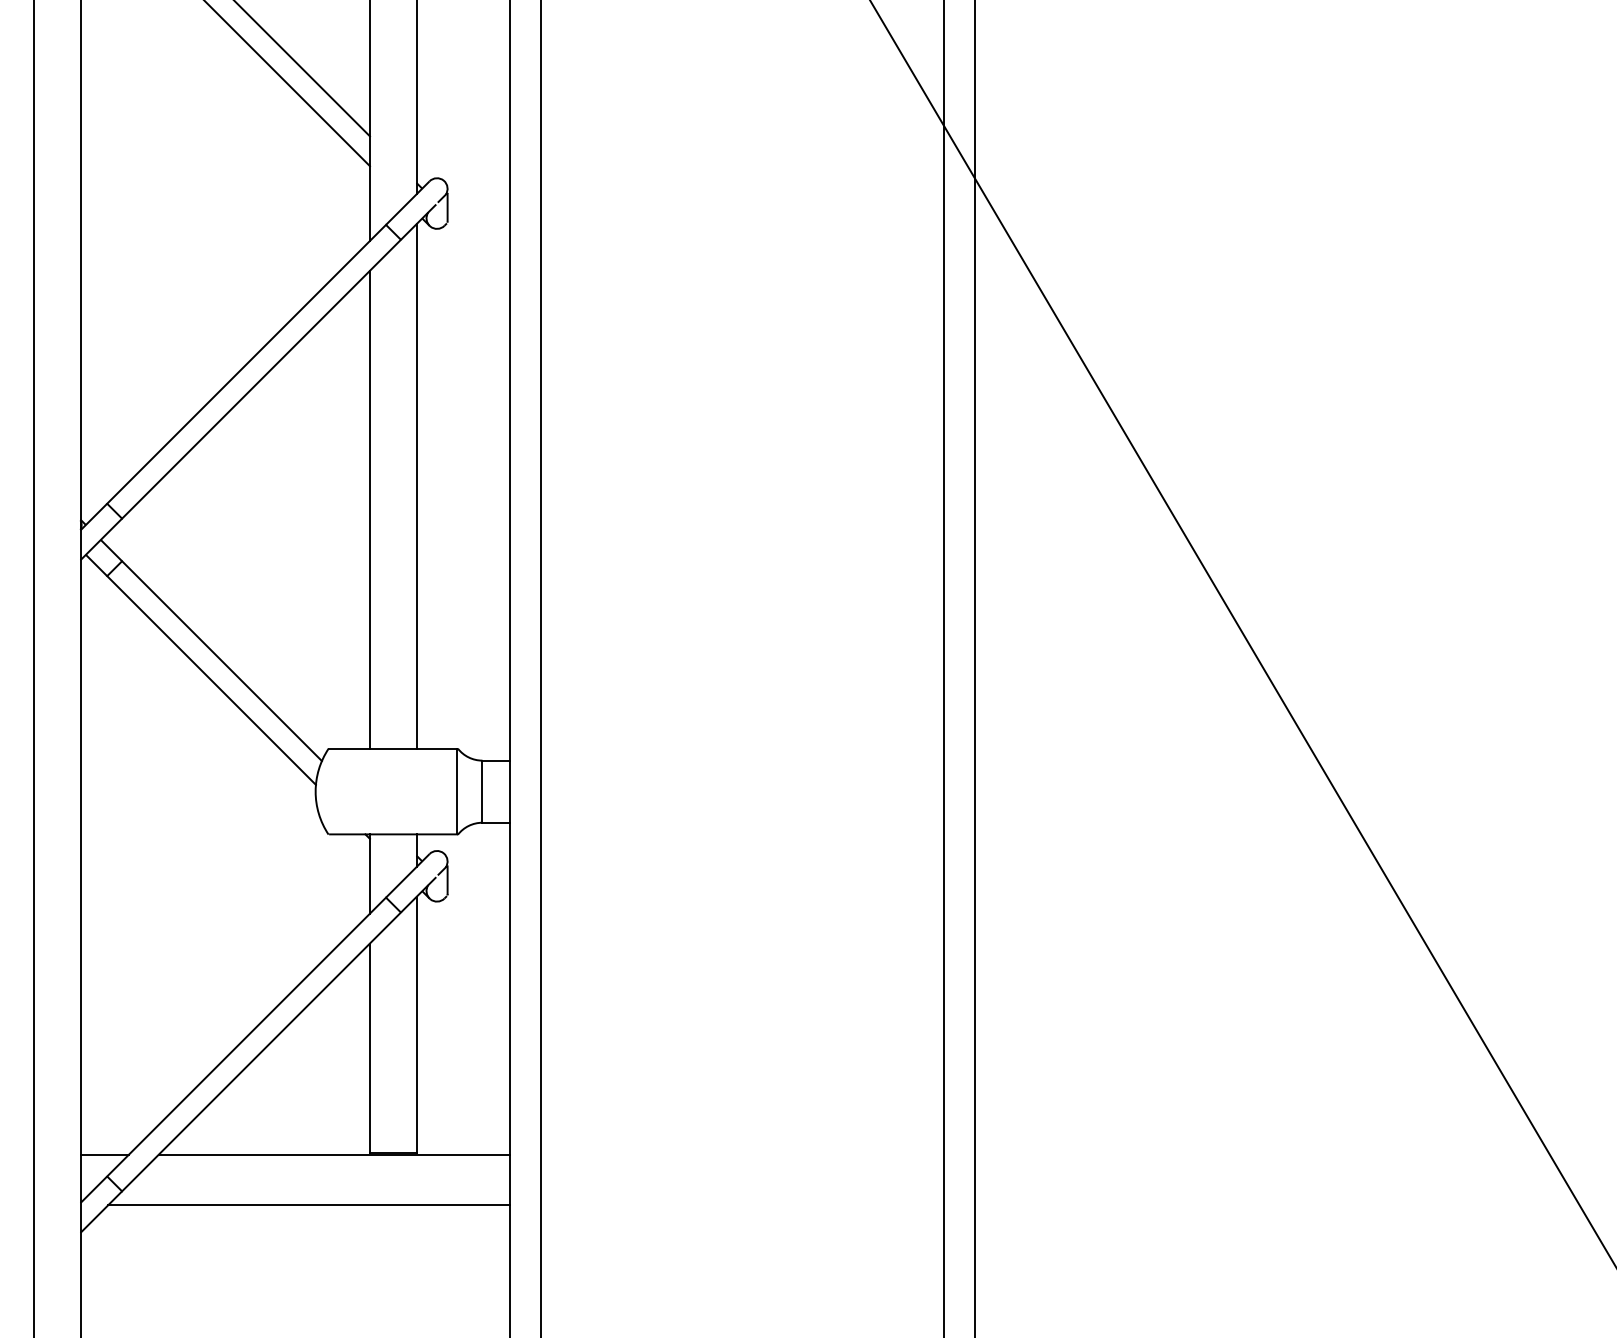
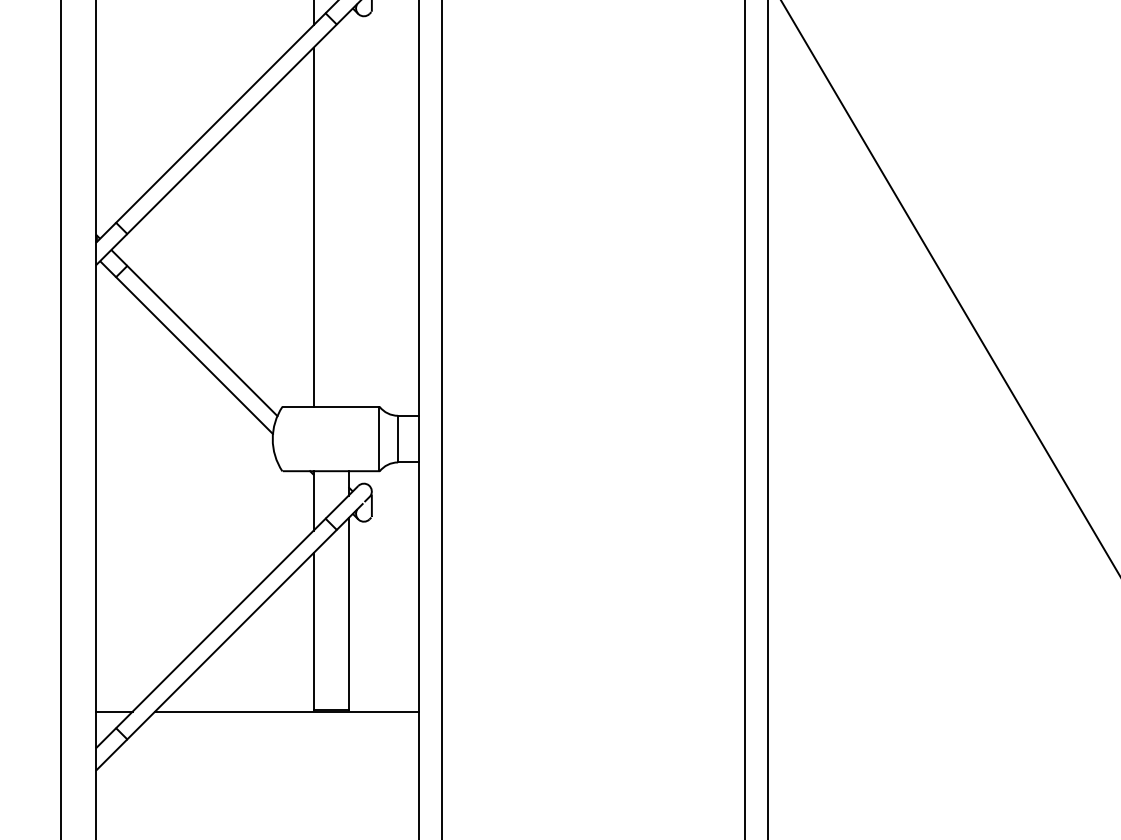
line: (416, 486) -> (348, 209), removed
line: (308, 1205) -> (267, 750), removed

